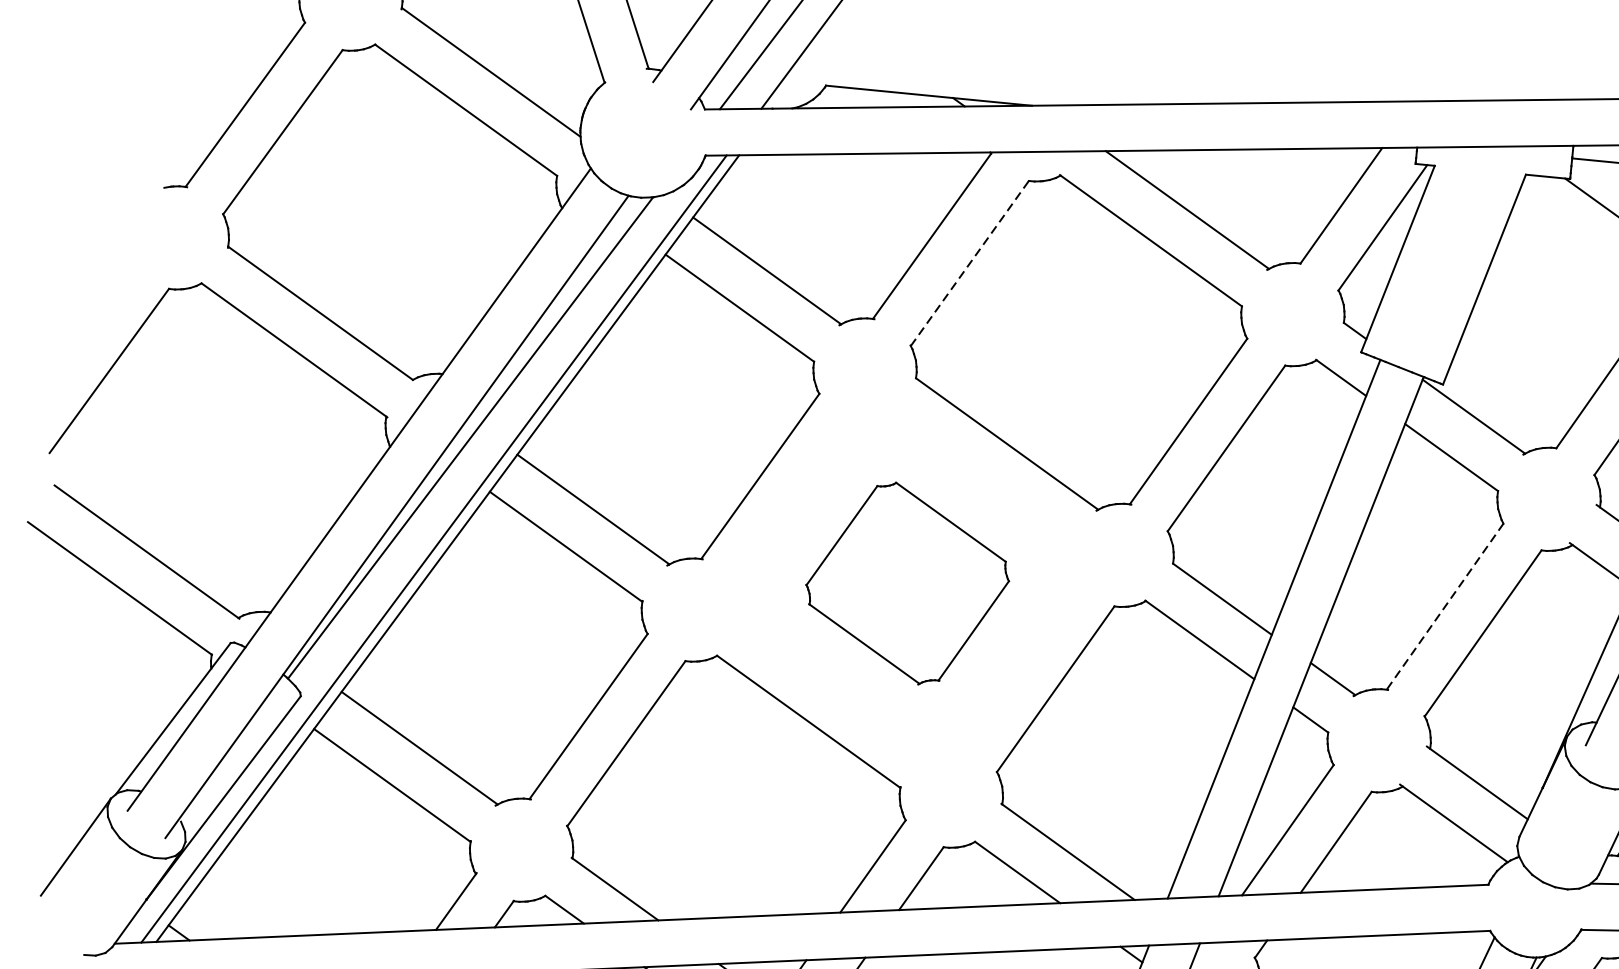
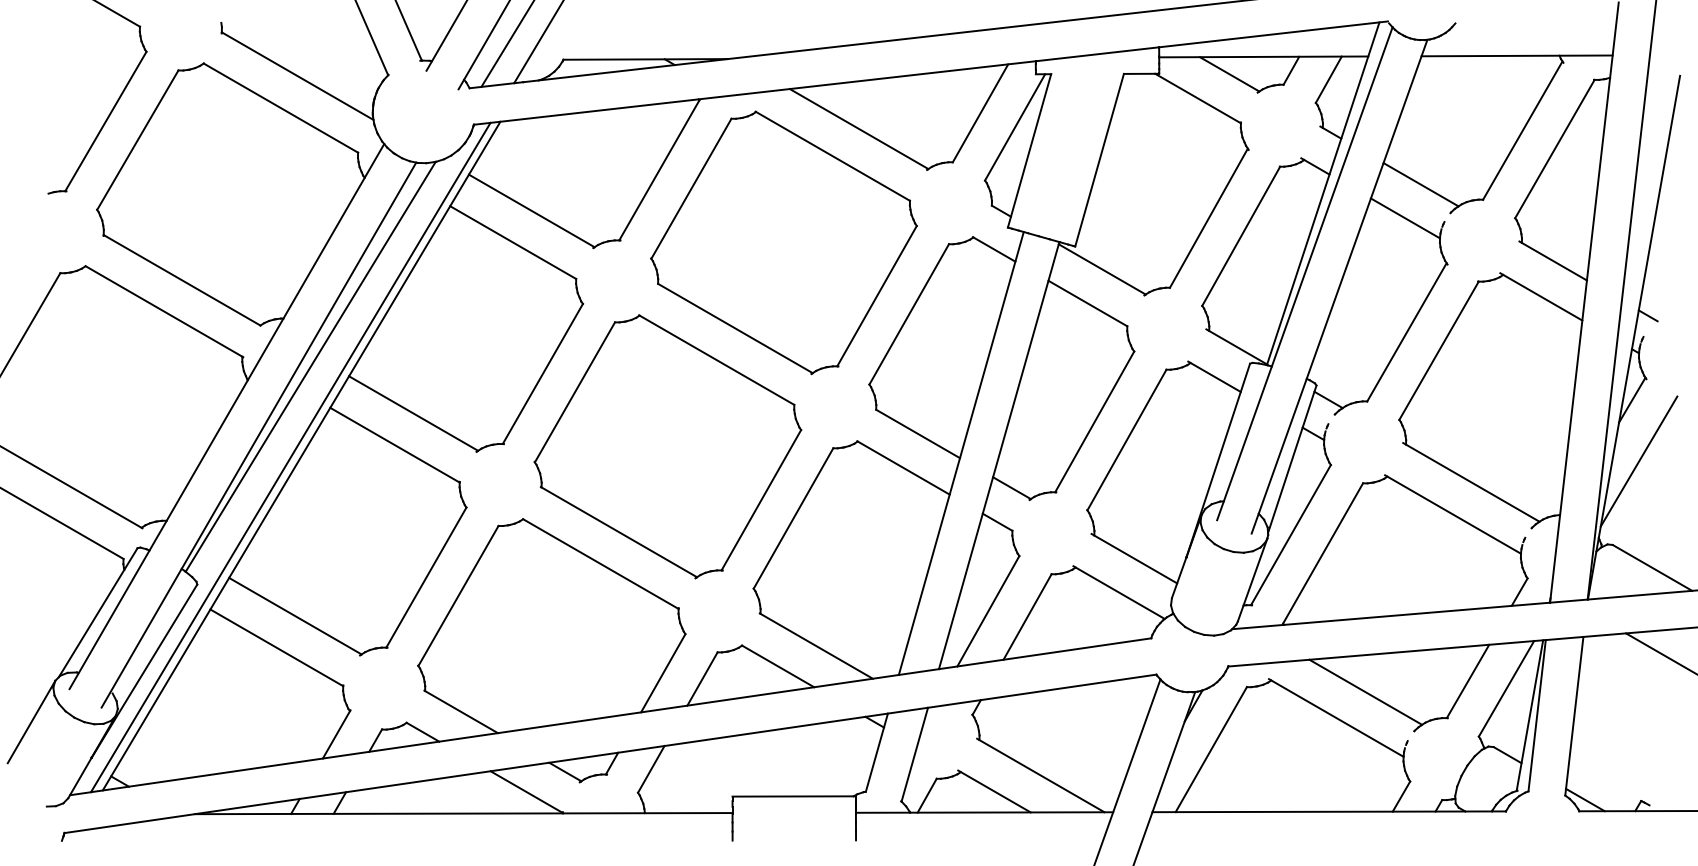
line: (969, 263) -> (691, 188), dashed -> solid
part: (907, 583) -> (667, 446), size x1.67
line: (1444, 606) -> (1094, 421), dashed -> solid

